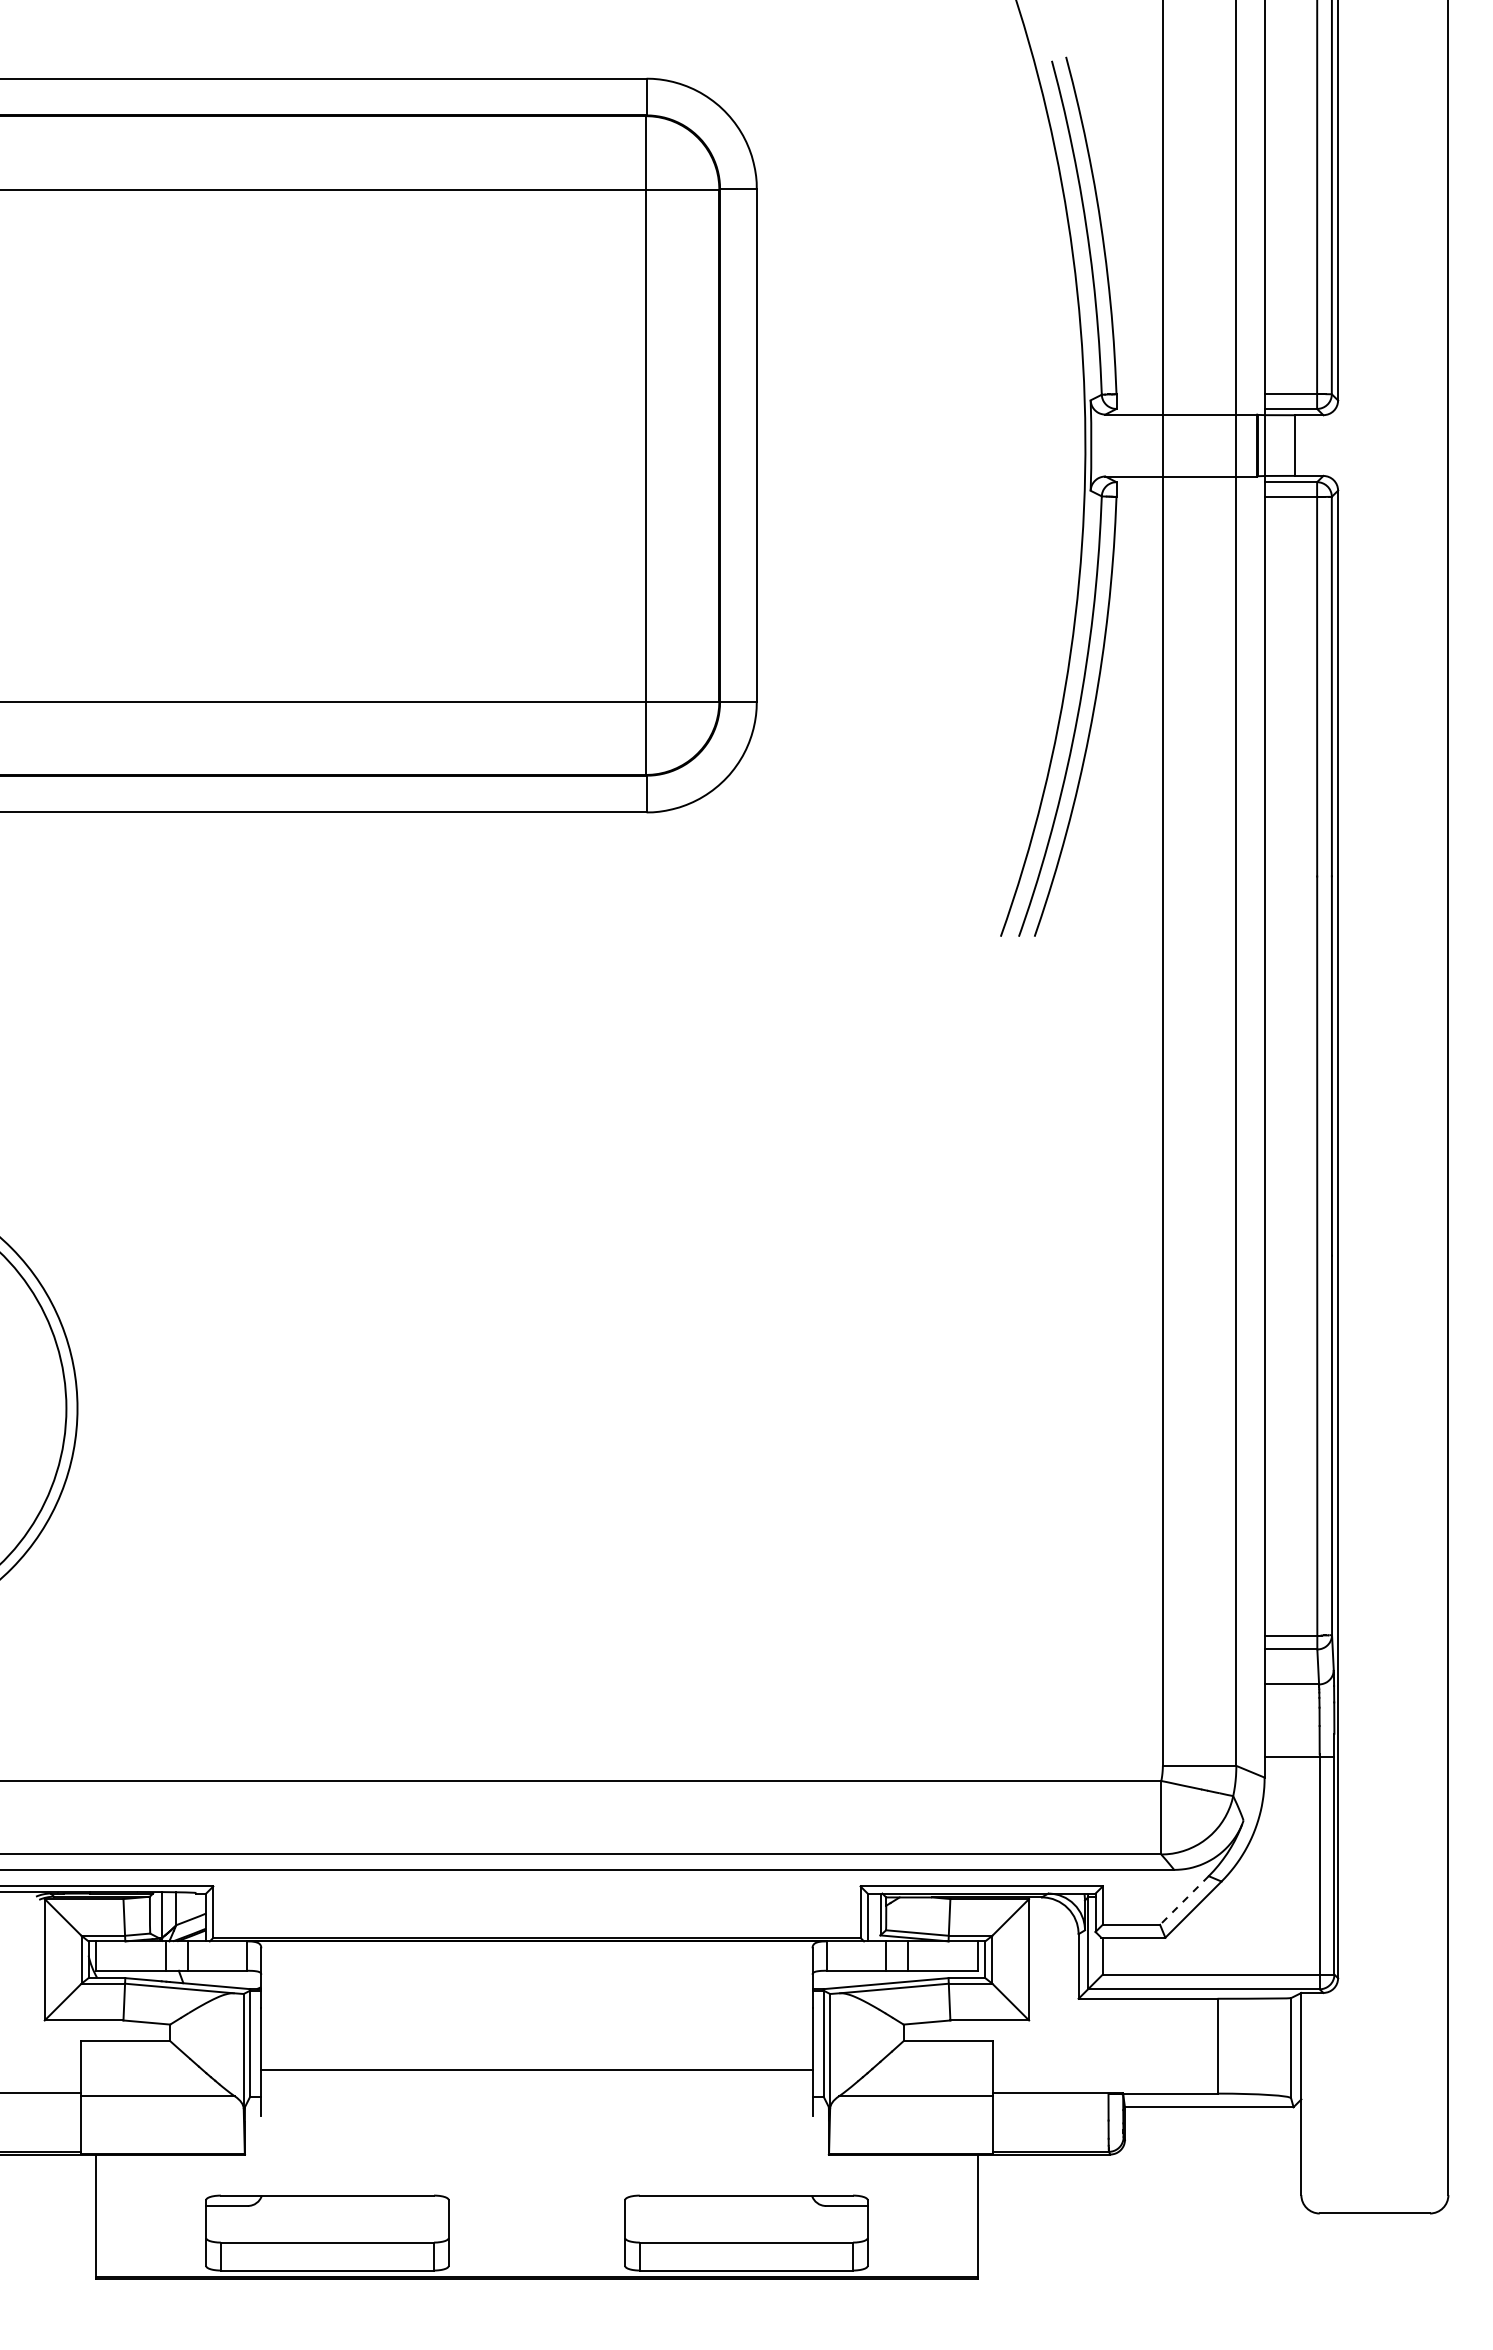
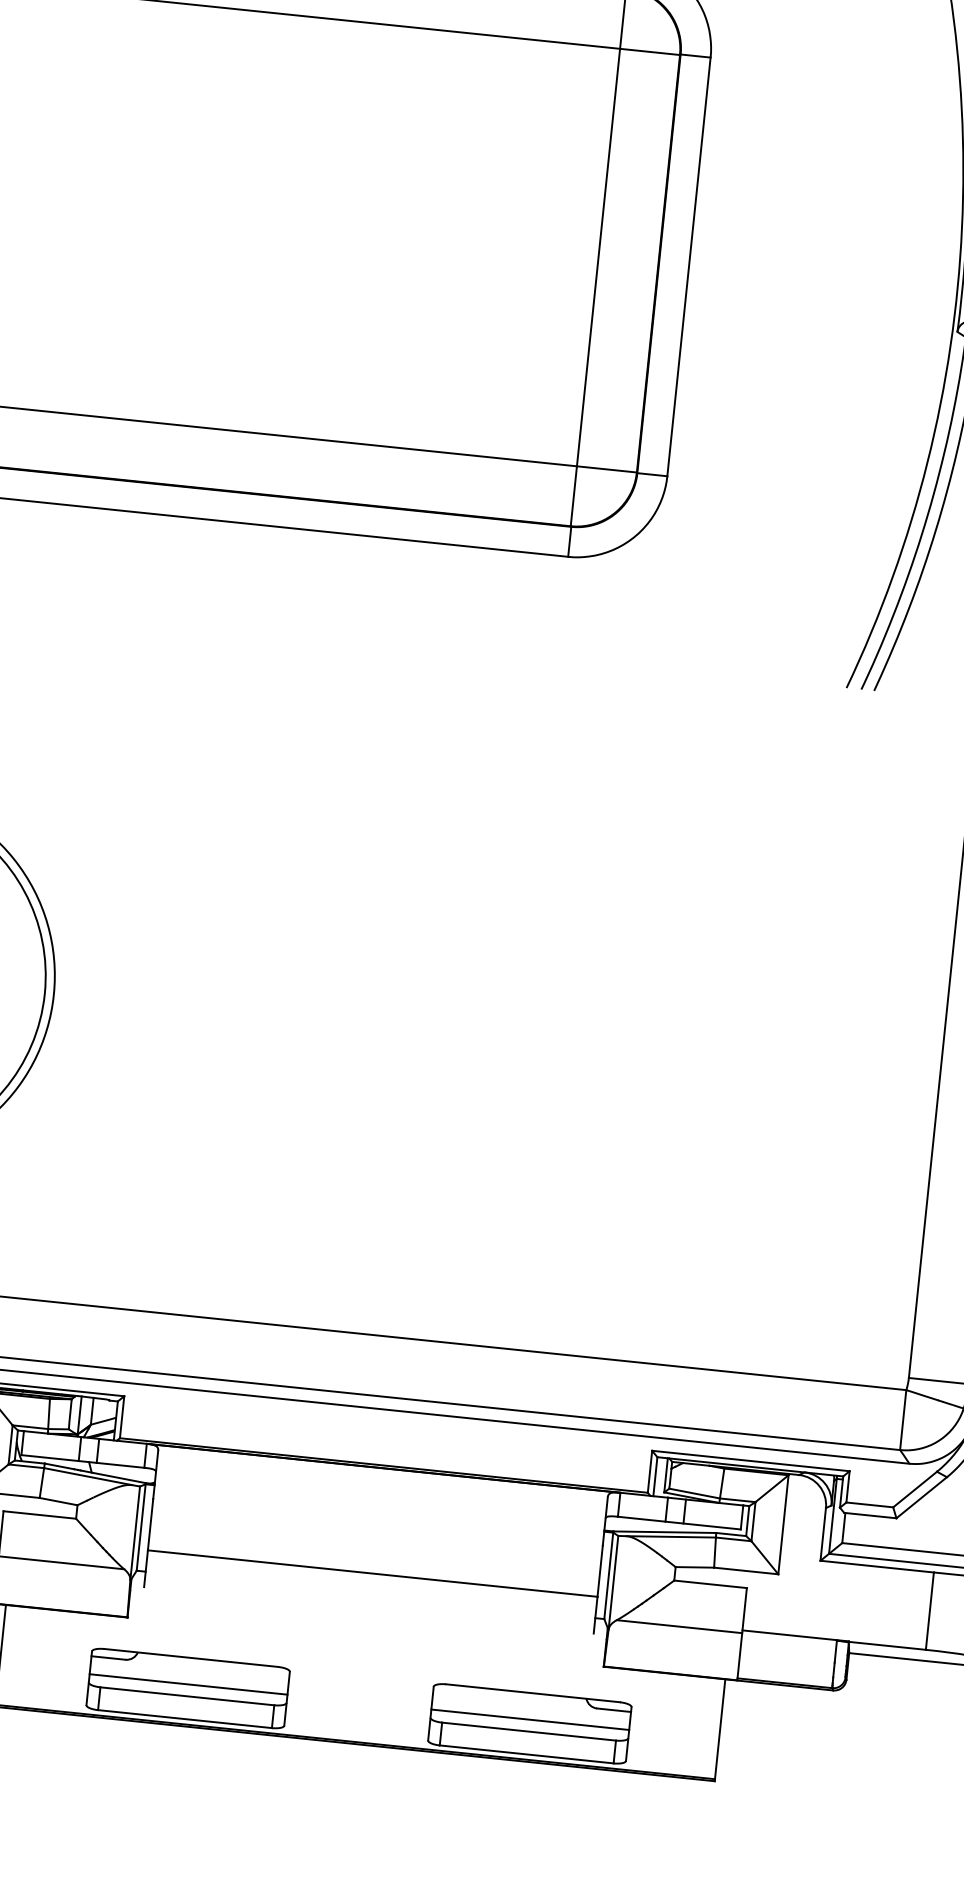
line: (1184, 1900) -> (915, 1489), dashed -> solid
line: (327, 2228) -> (188, 1684), added
line: (746, 2228) -> (530, 1720), added

